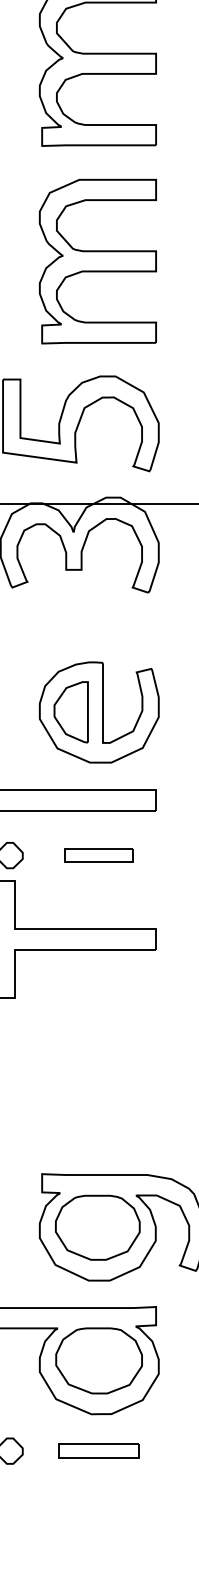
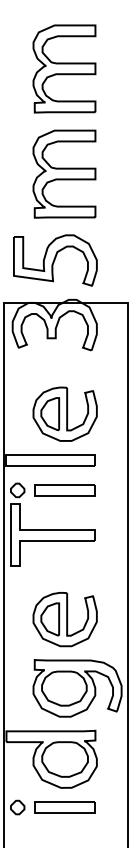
part: (97, 855) -> (64, 490), size x1.67
part: (97, 1097) -> (64, 619), added
part: (97, 1451) -> (64, 807), size x1.43

